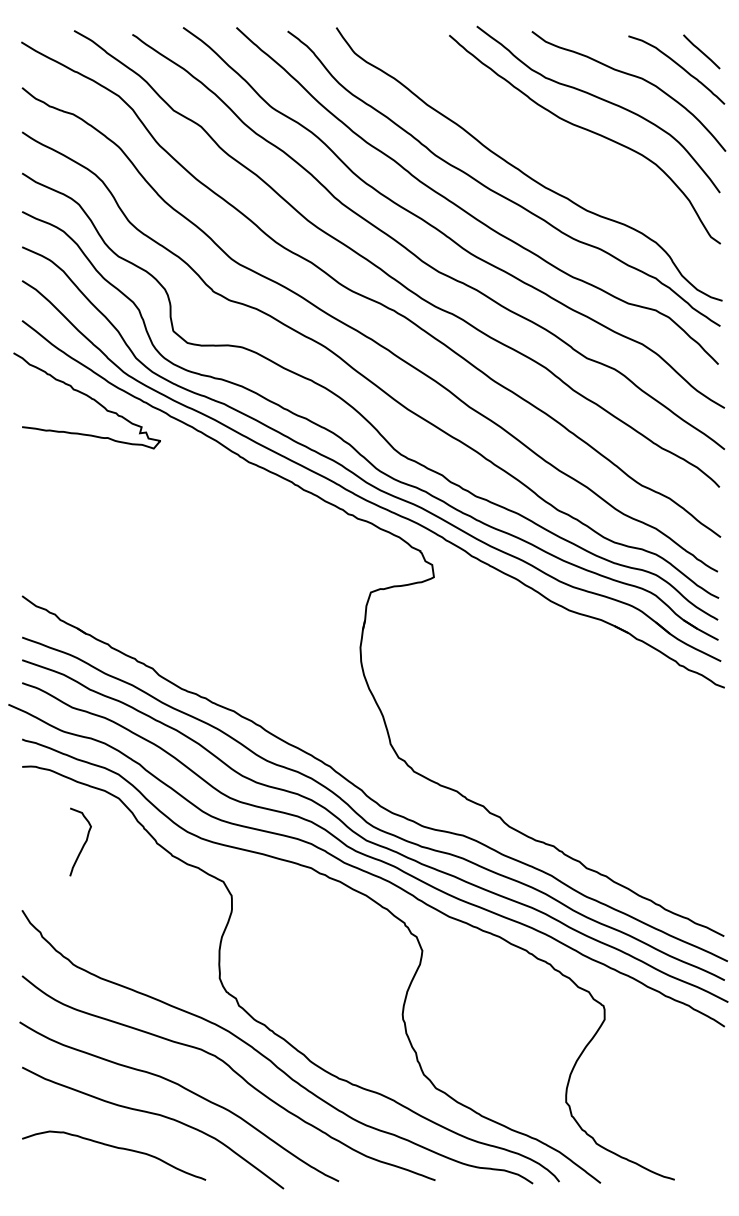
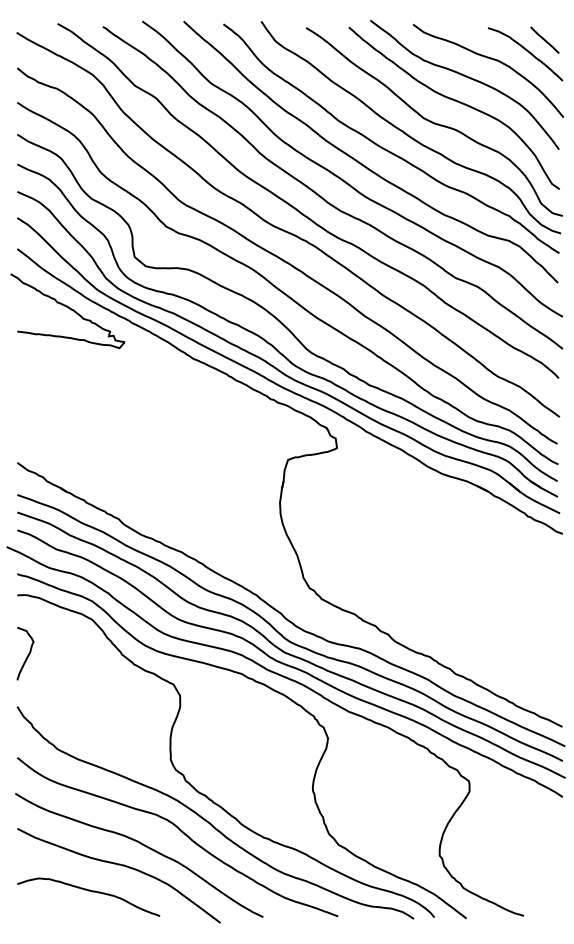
curve: (558, 157) -> (433, 122), added
curve: (83, 843) -> (27, 654), moved

